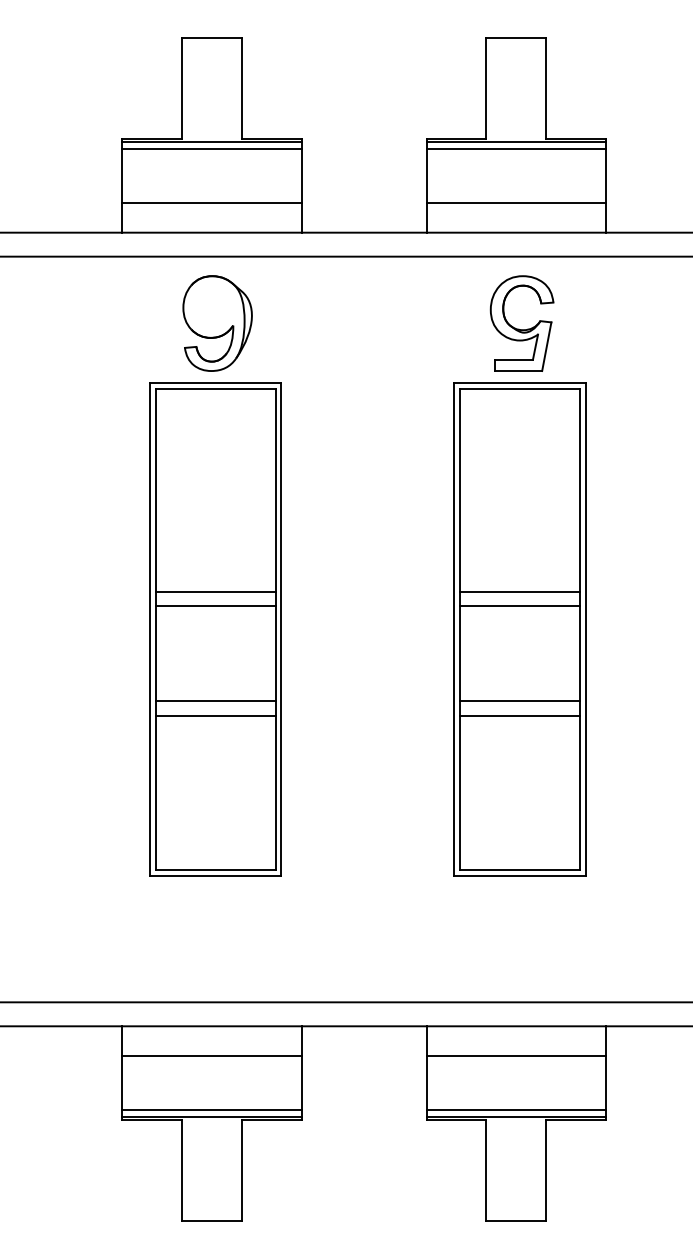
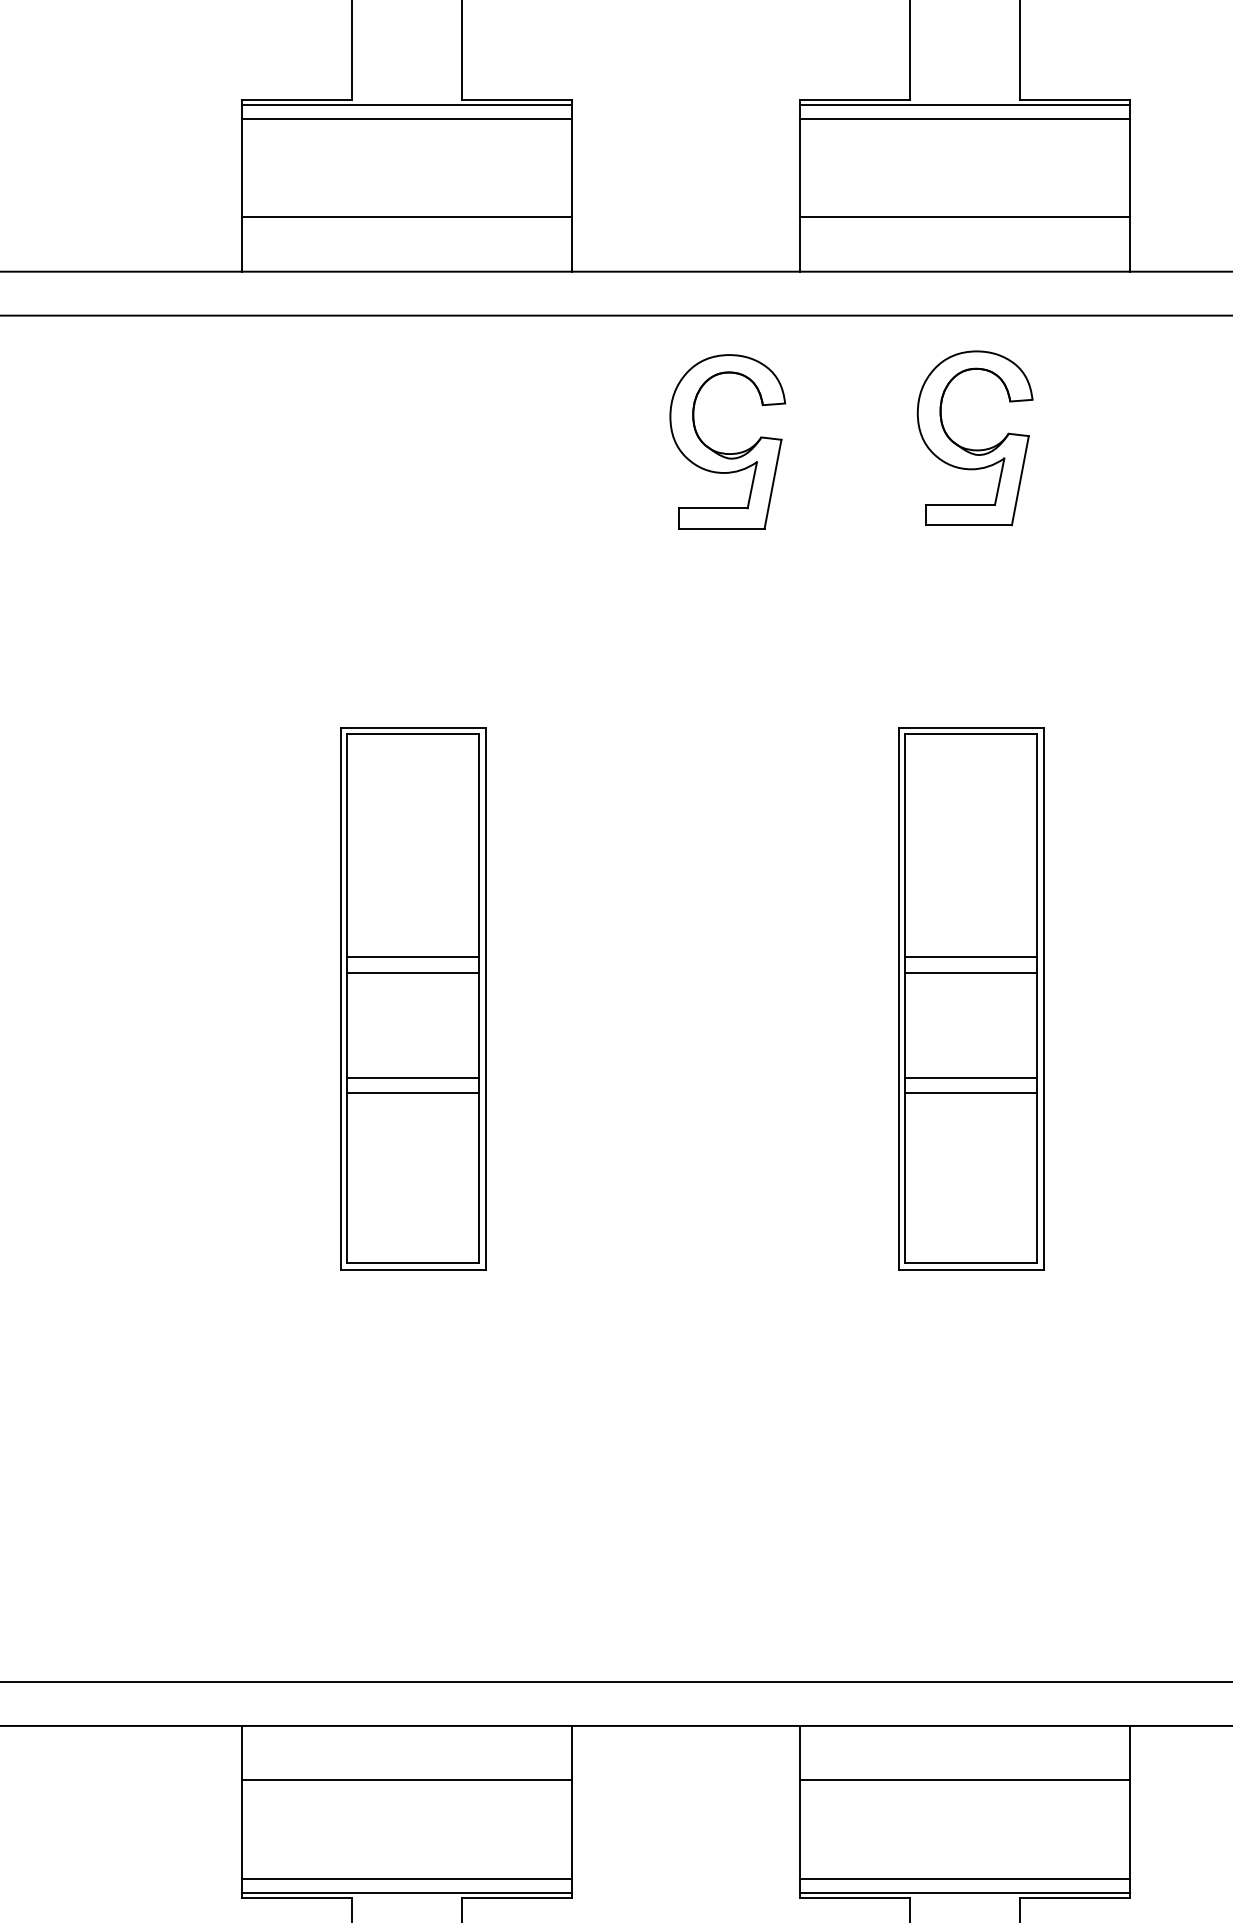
part: (217, 323) -> (417, 438), removed
part: (386, 325) -> (726, 441), added
part: (215, 629) -> (413, 998), size x0.6
part: (519, 629) -> (970, 998), size x0.6

